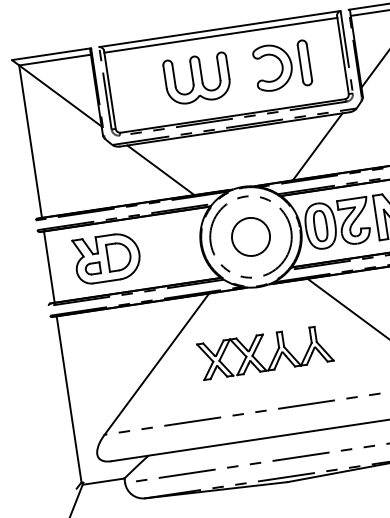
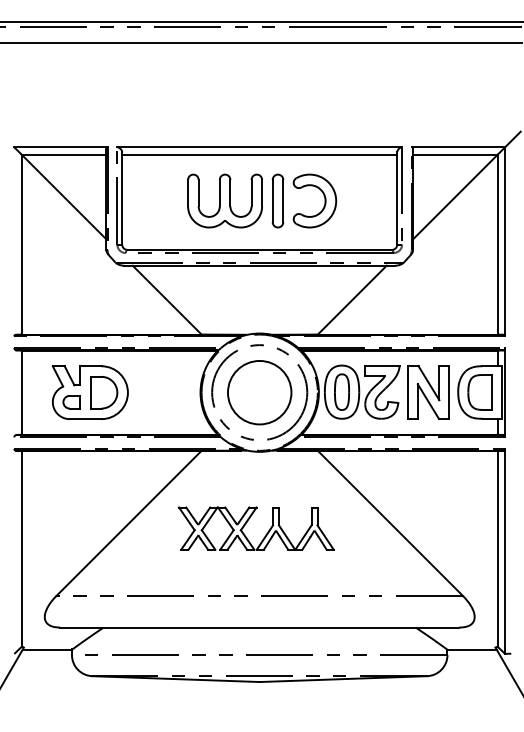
part: (304, 62) -> (277, 200), moved
circle: (250, 236) -> (259, 392), size x1.43

